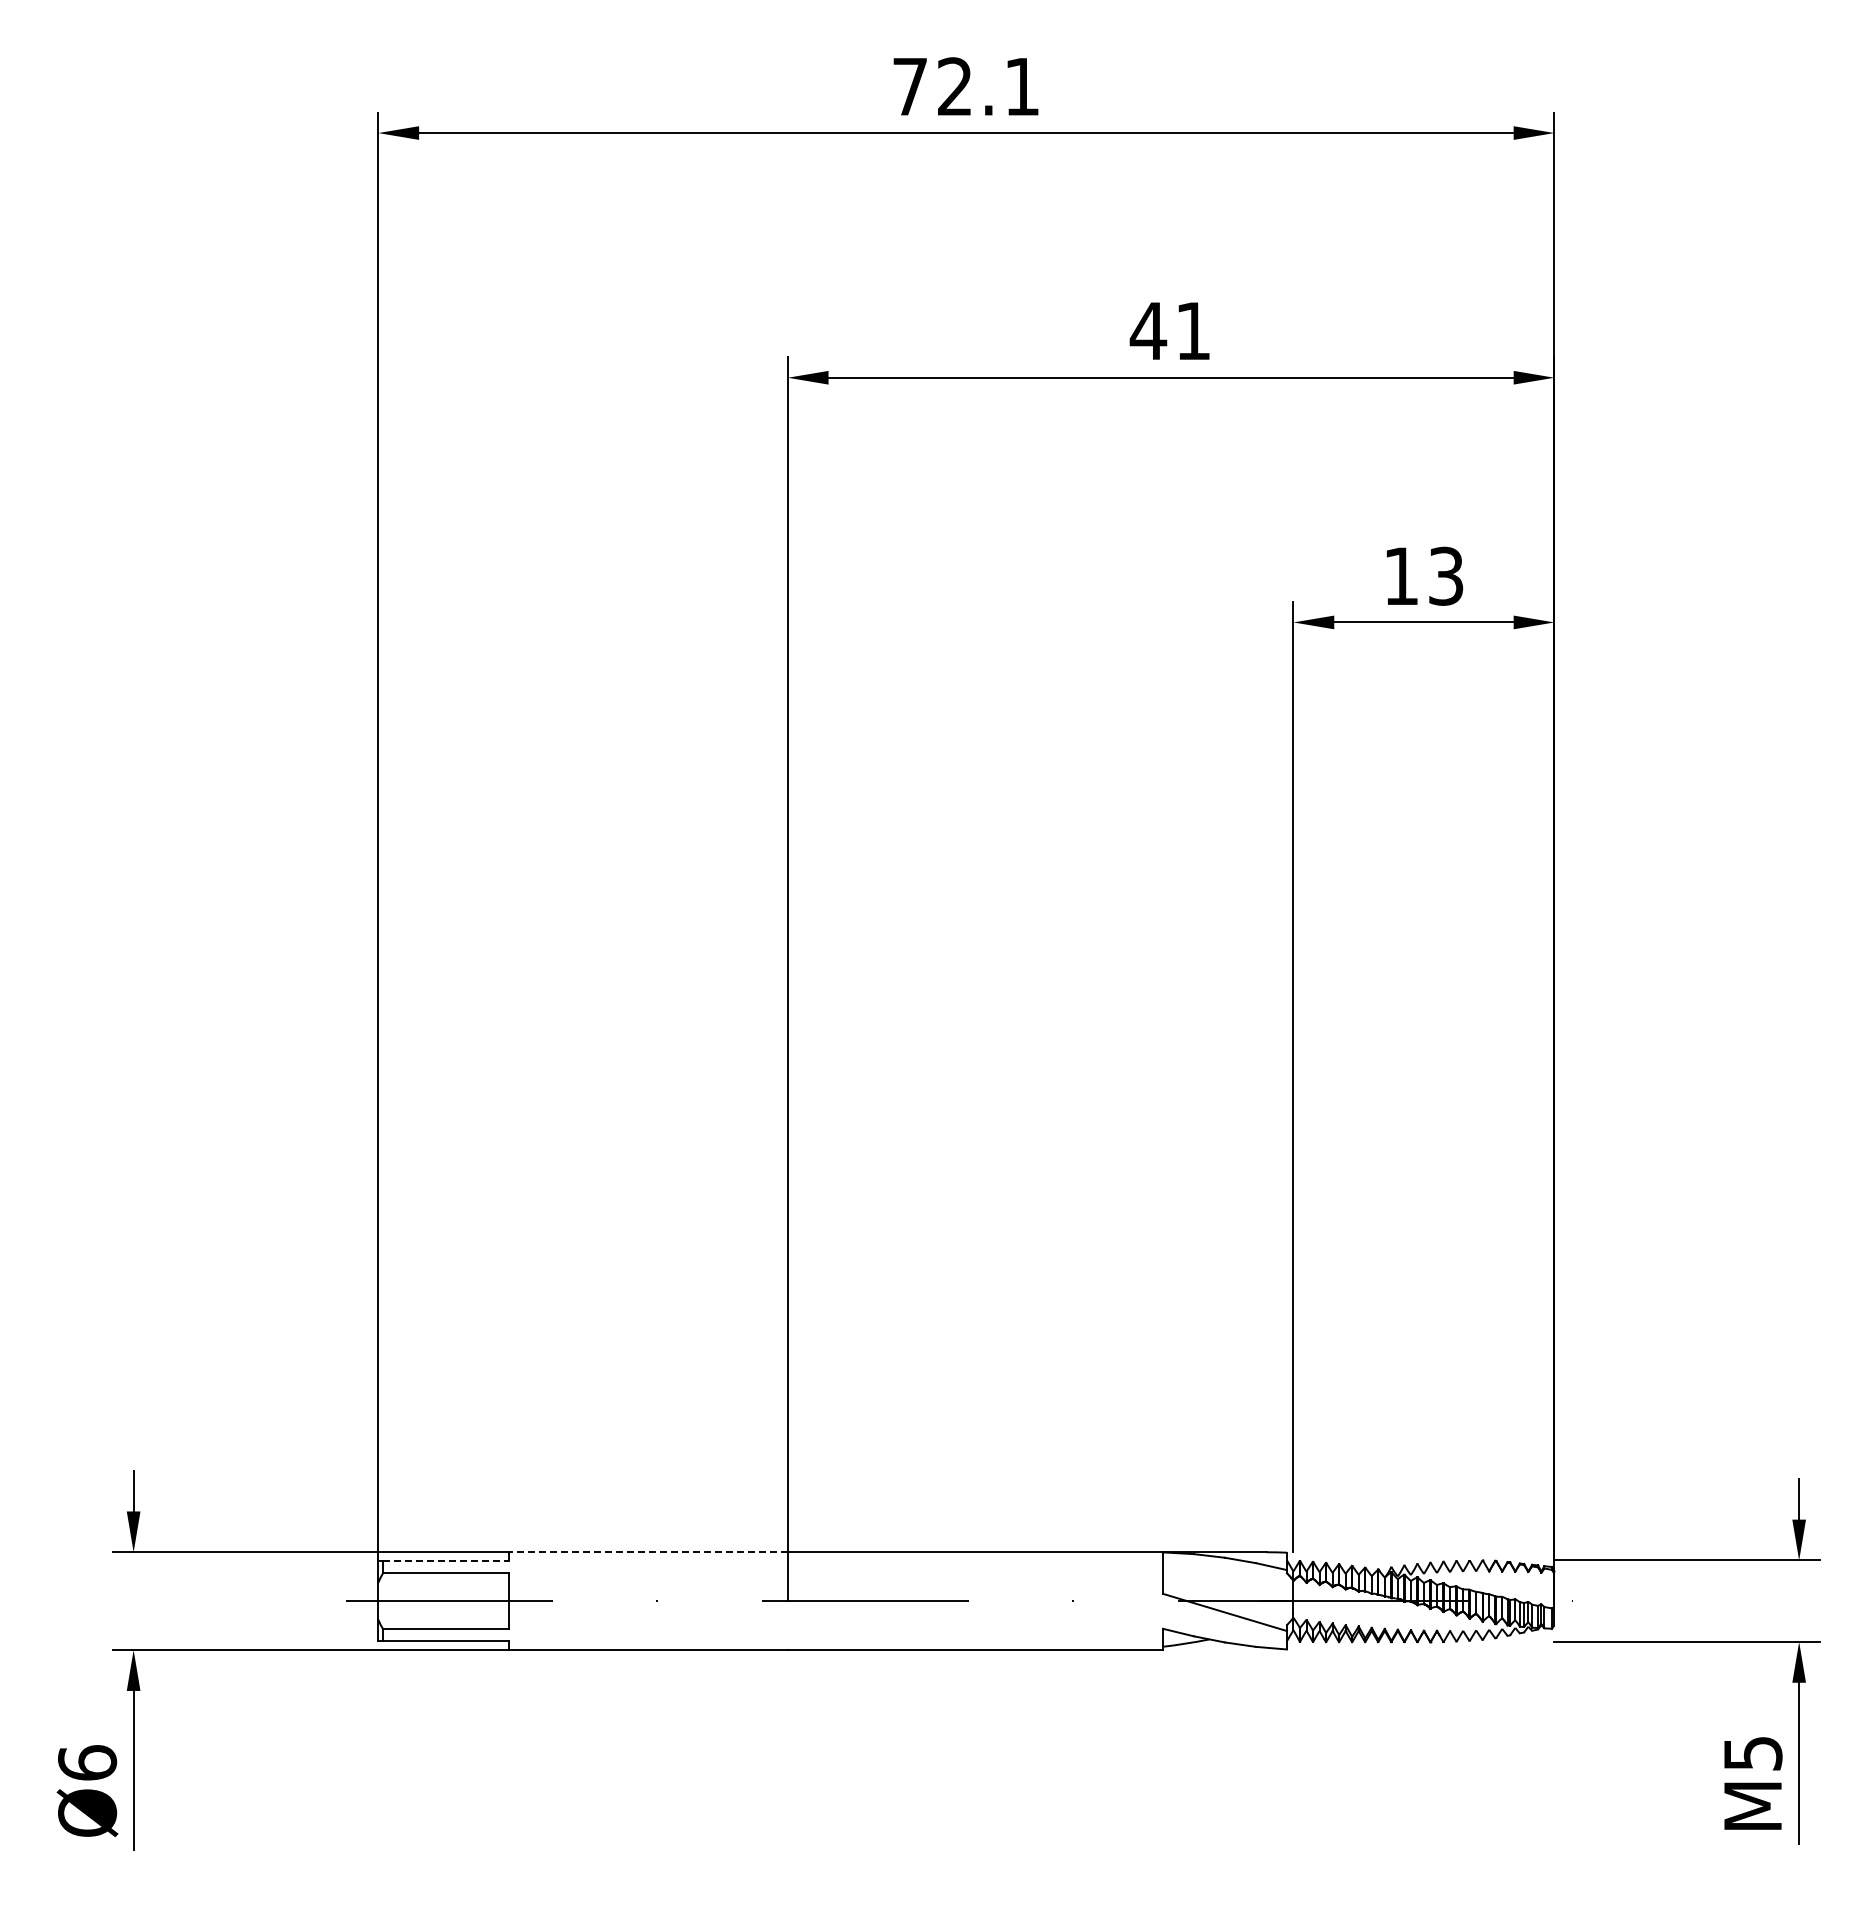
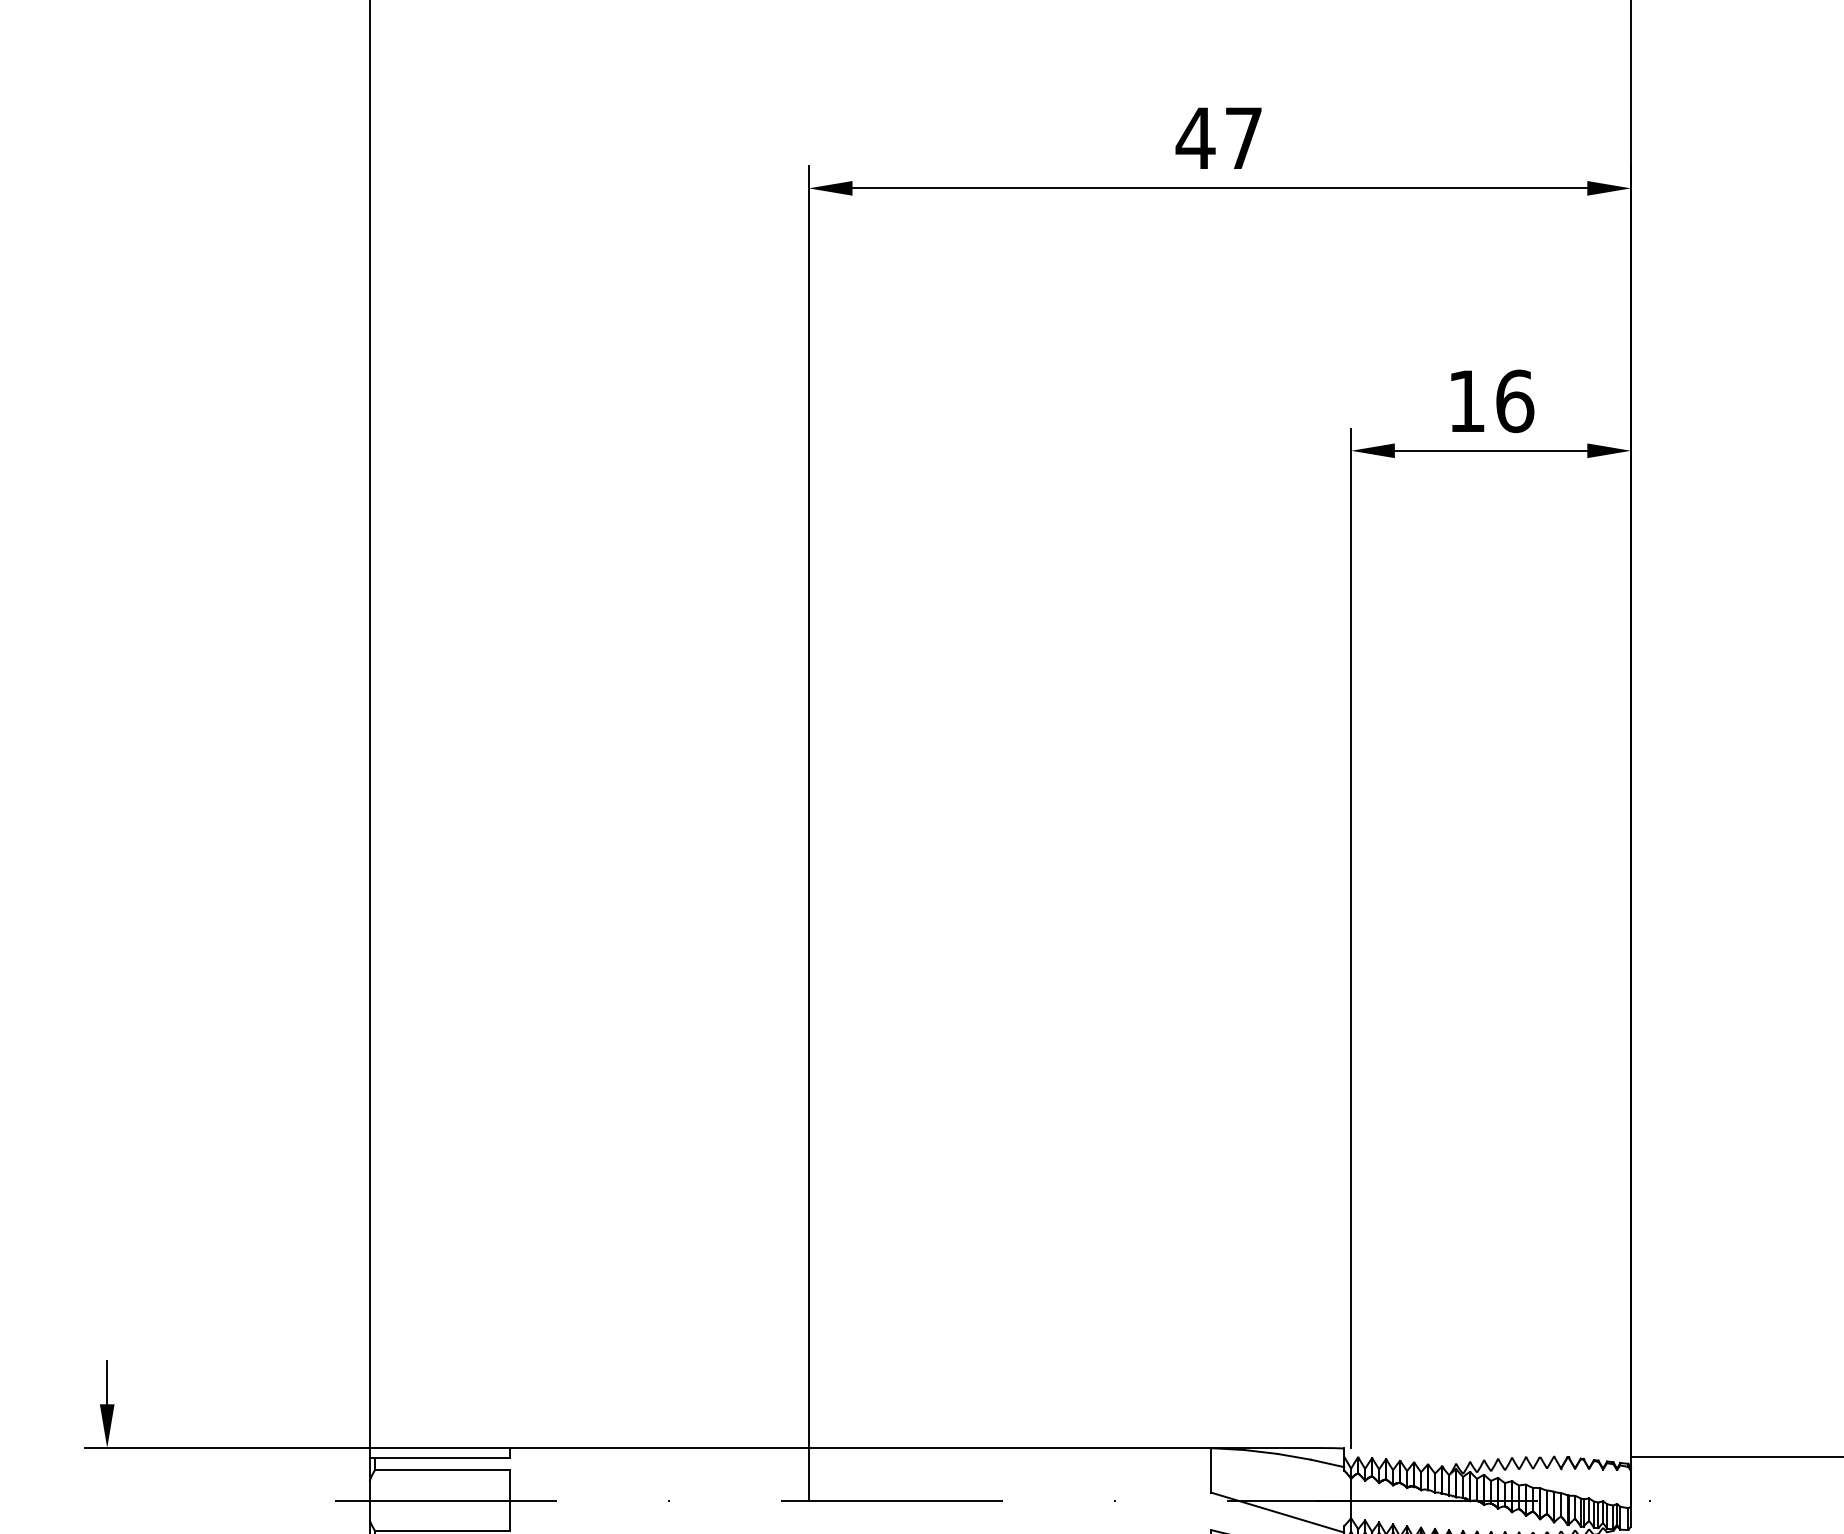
text: (1192, 330) -> (1242, 137), 41 -> 47
text: (1446, 575) -> (1515, 400), 13 -> 16
line: (647, 1552) -> (658, 1448), dashed -> solid
line: (446, 1561) -> (442, 1457), dashed -> solid

